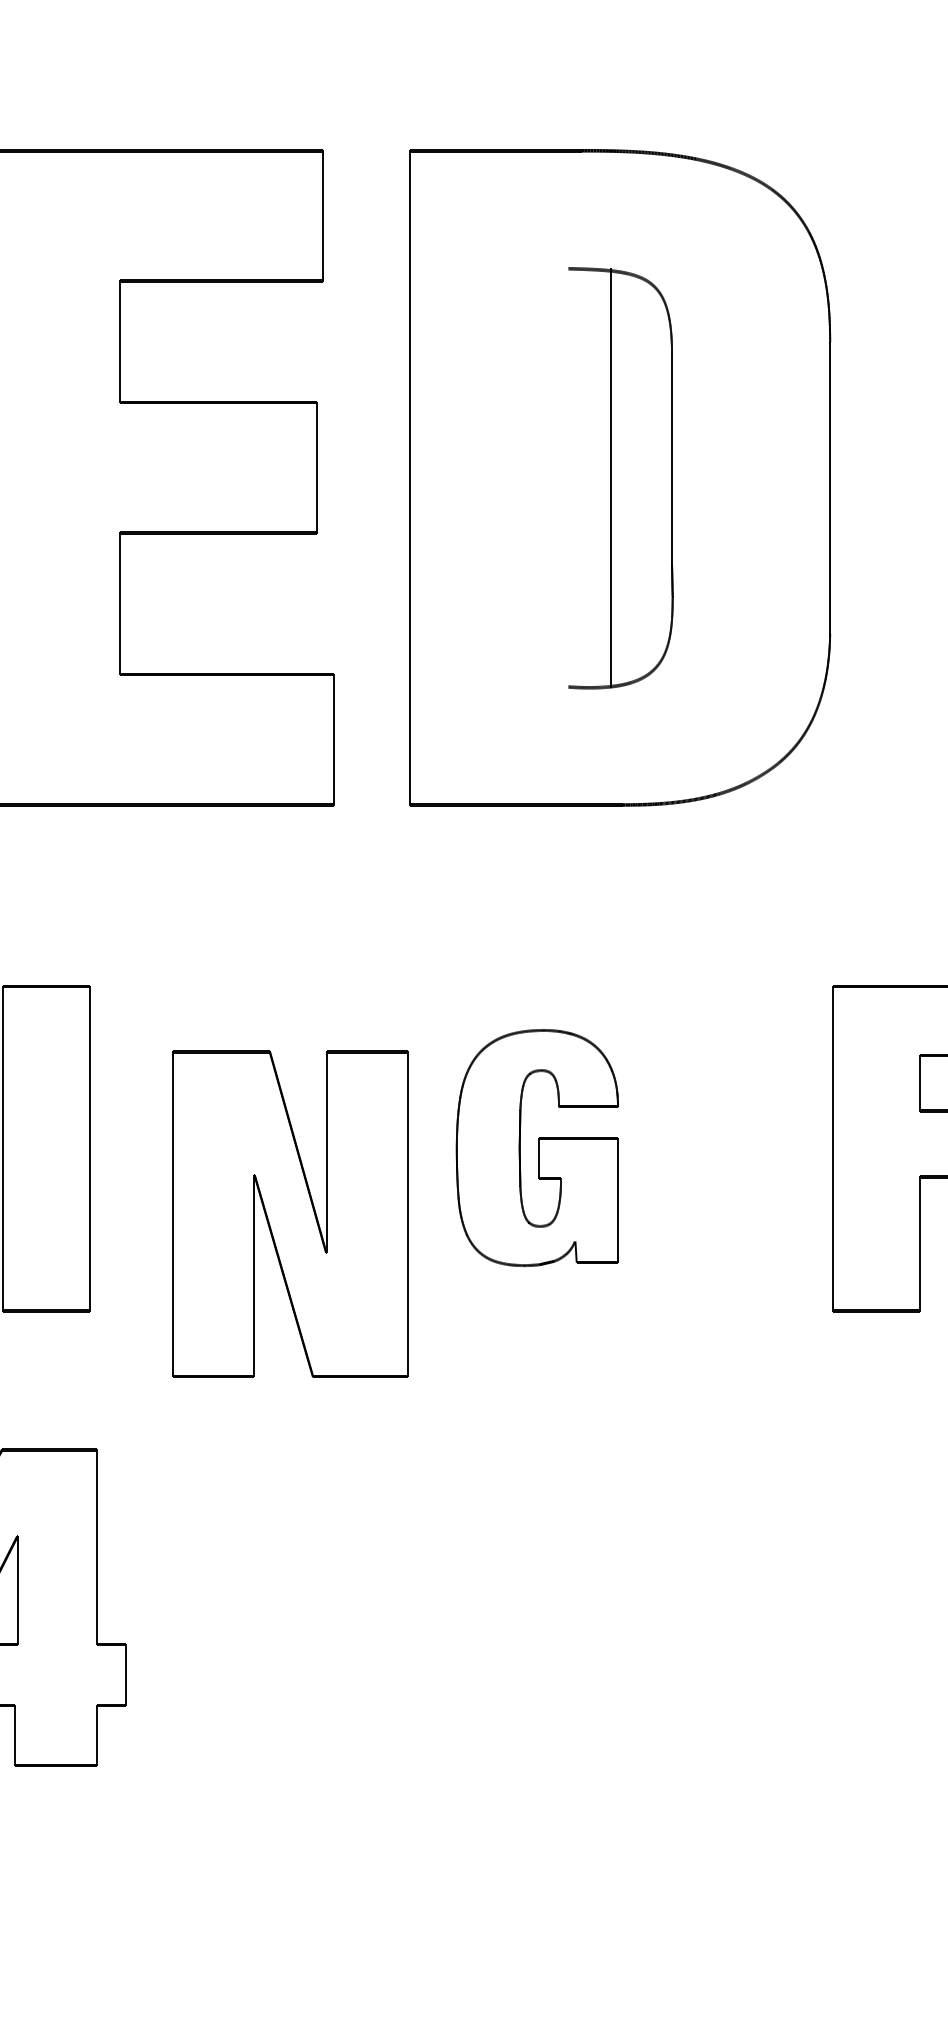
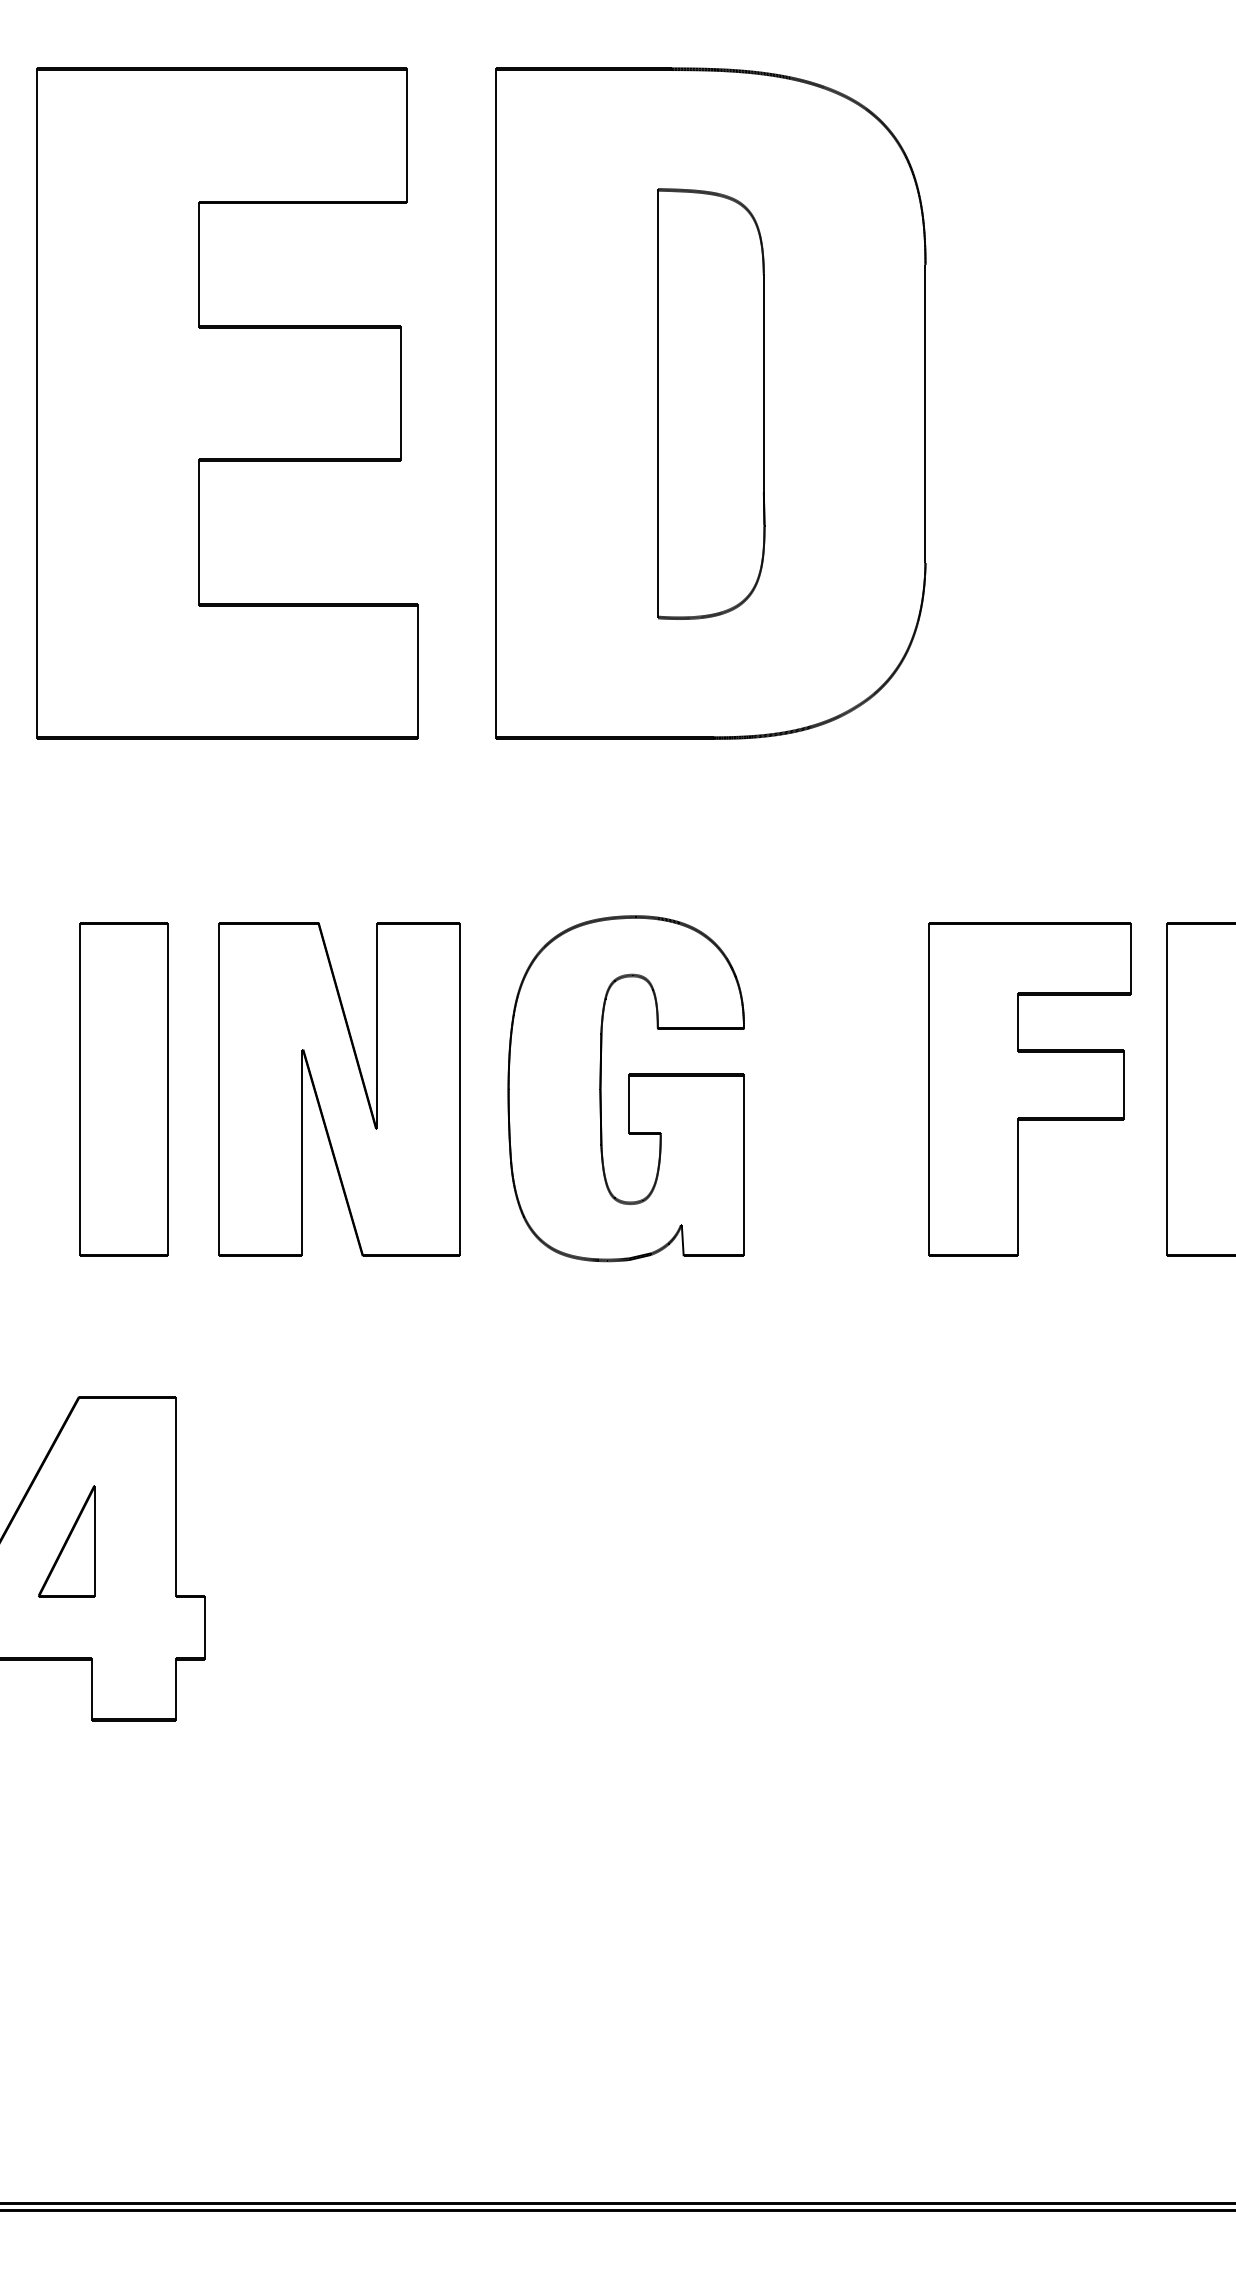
line: (611, 477) -> (658, 403), moved
part: (536, 1147) -> (625, 1088), size x1.43
part: (290, 1214) -> (339, 1089), moved

